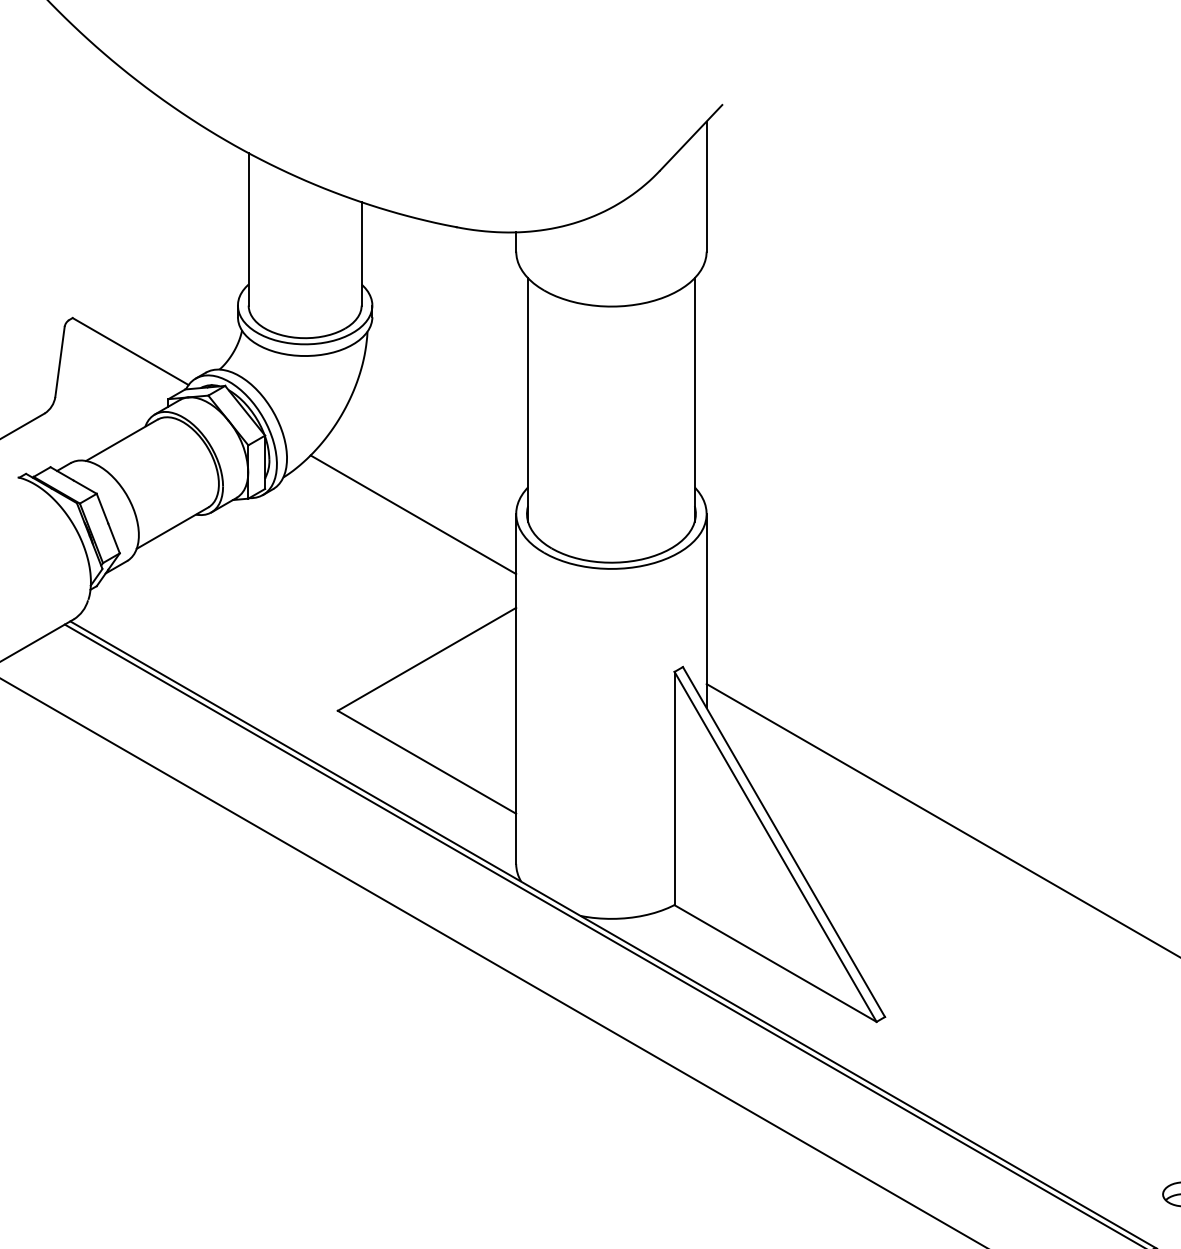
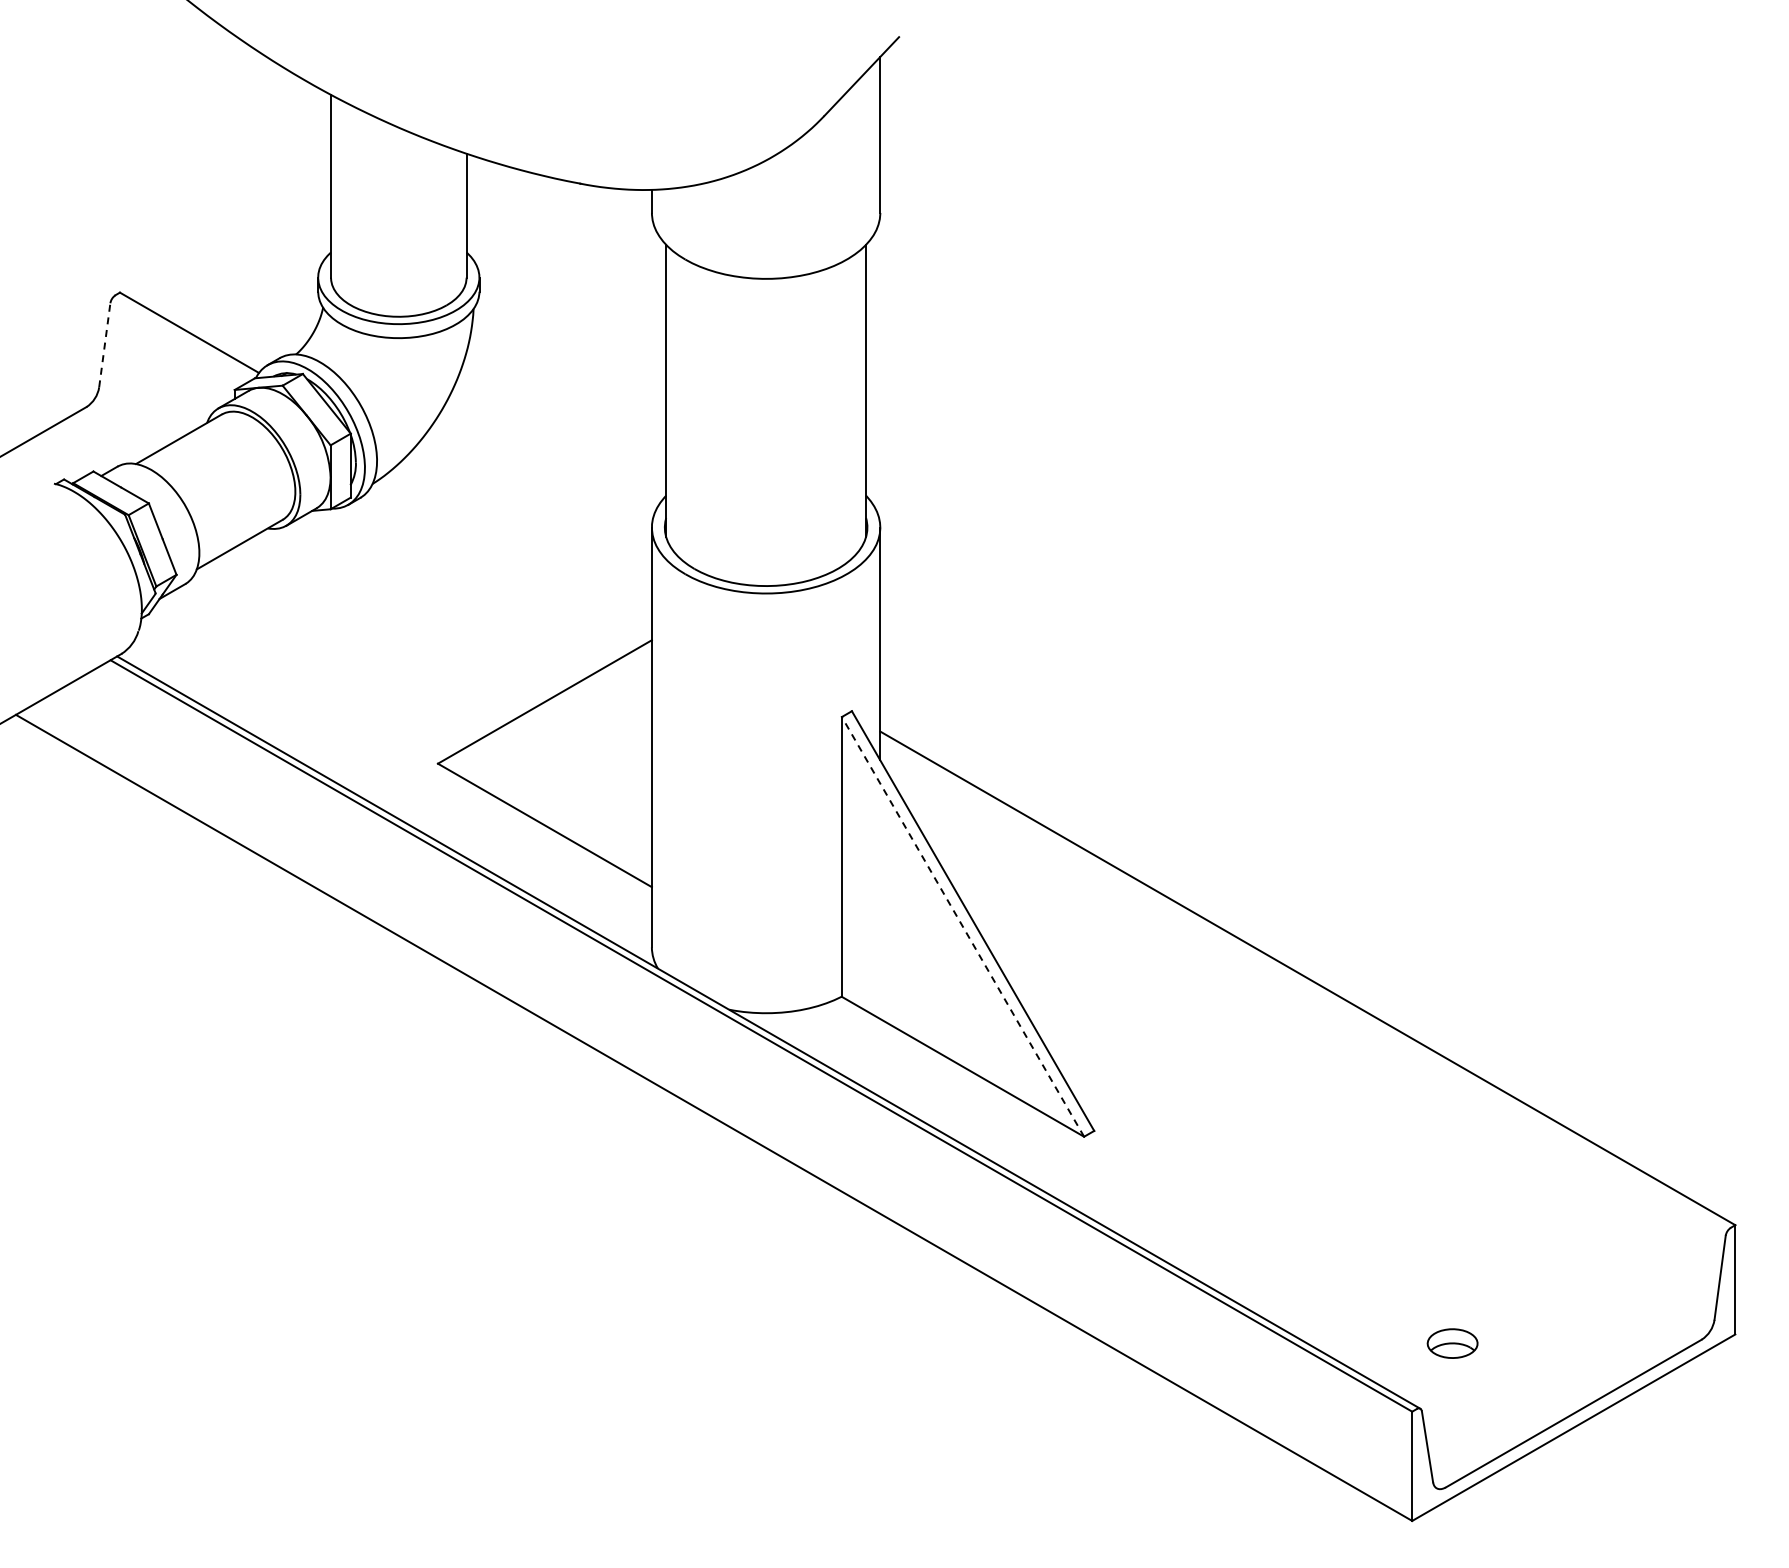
line: (59, 361) -> (104, 344), solid -> dashed
line: (413, 514) -> (528, 528), removed
line: (775, 846) -> (962, 926), solid -> dashed

